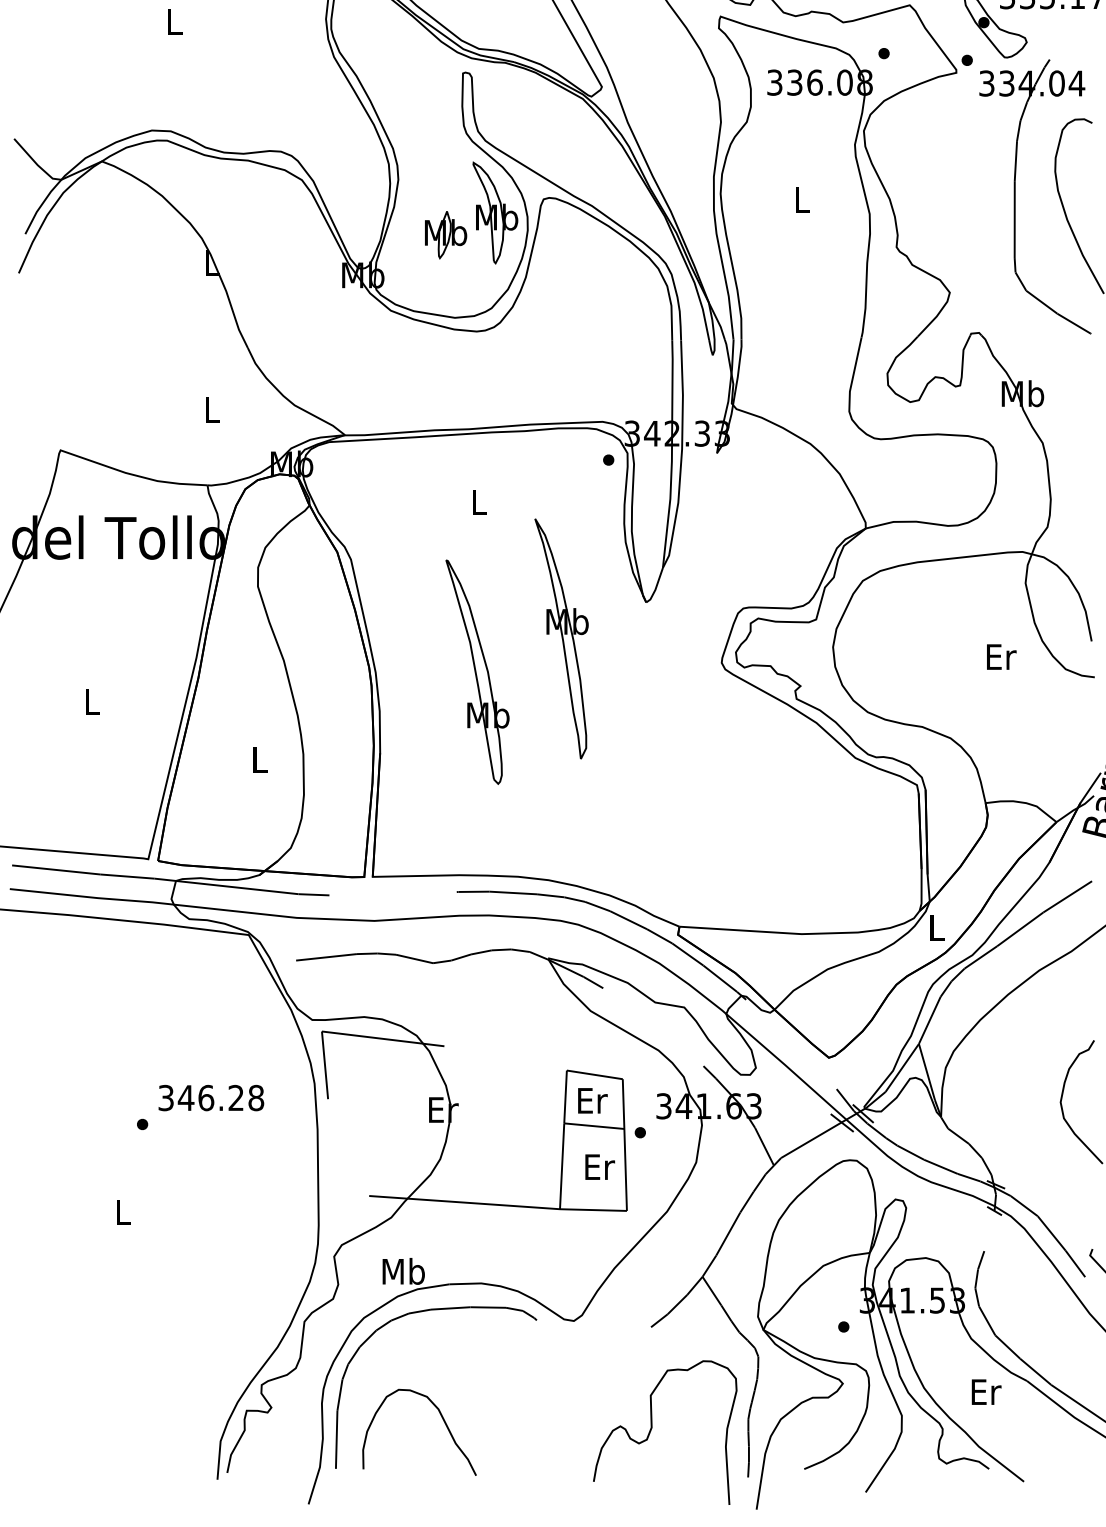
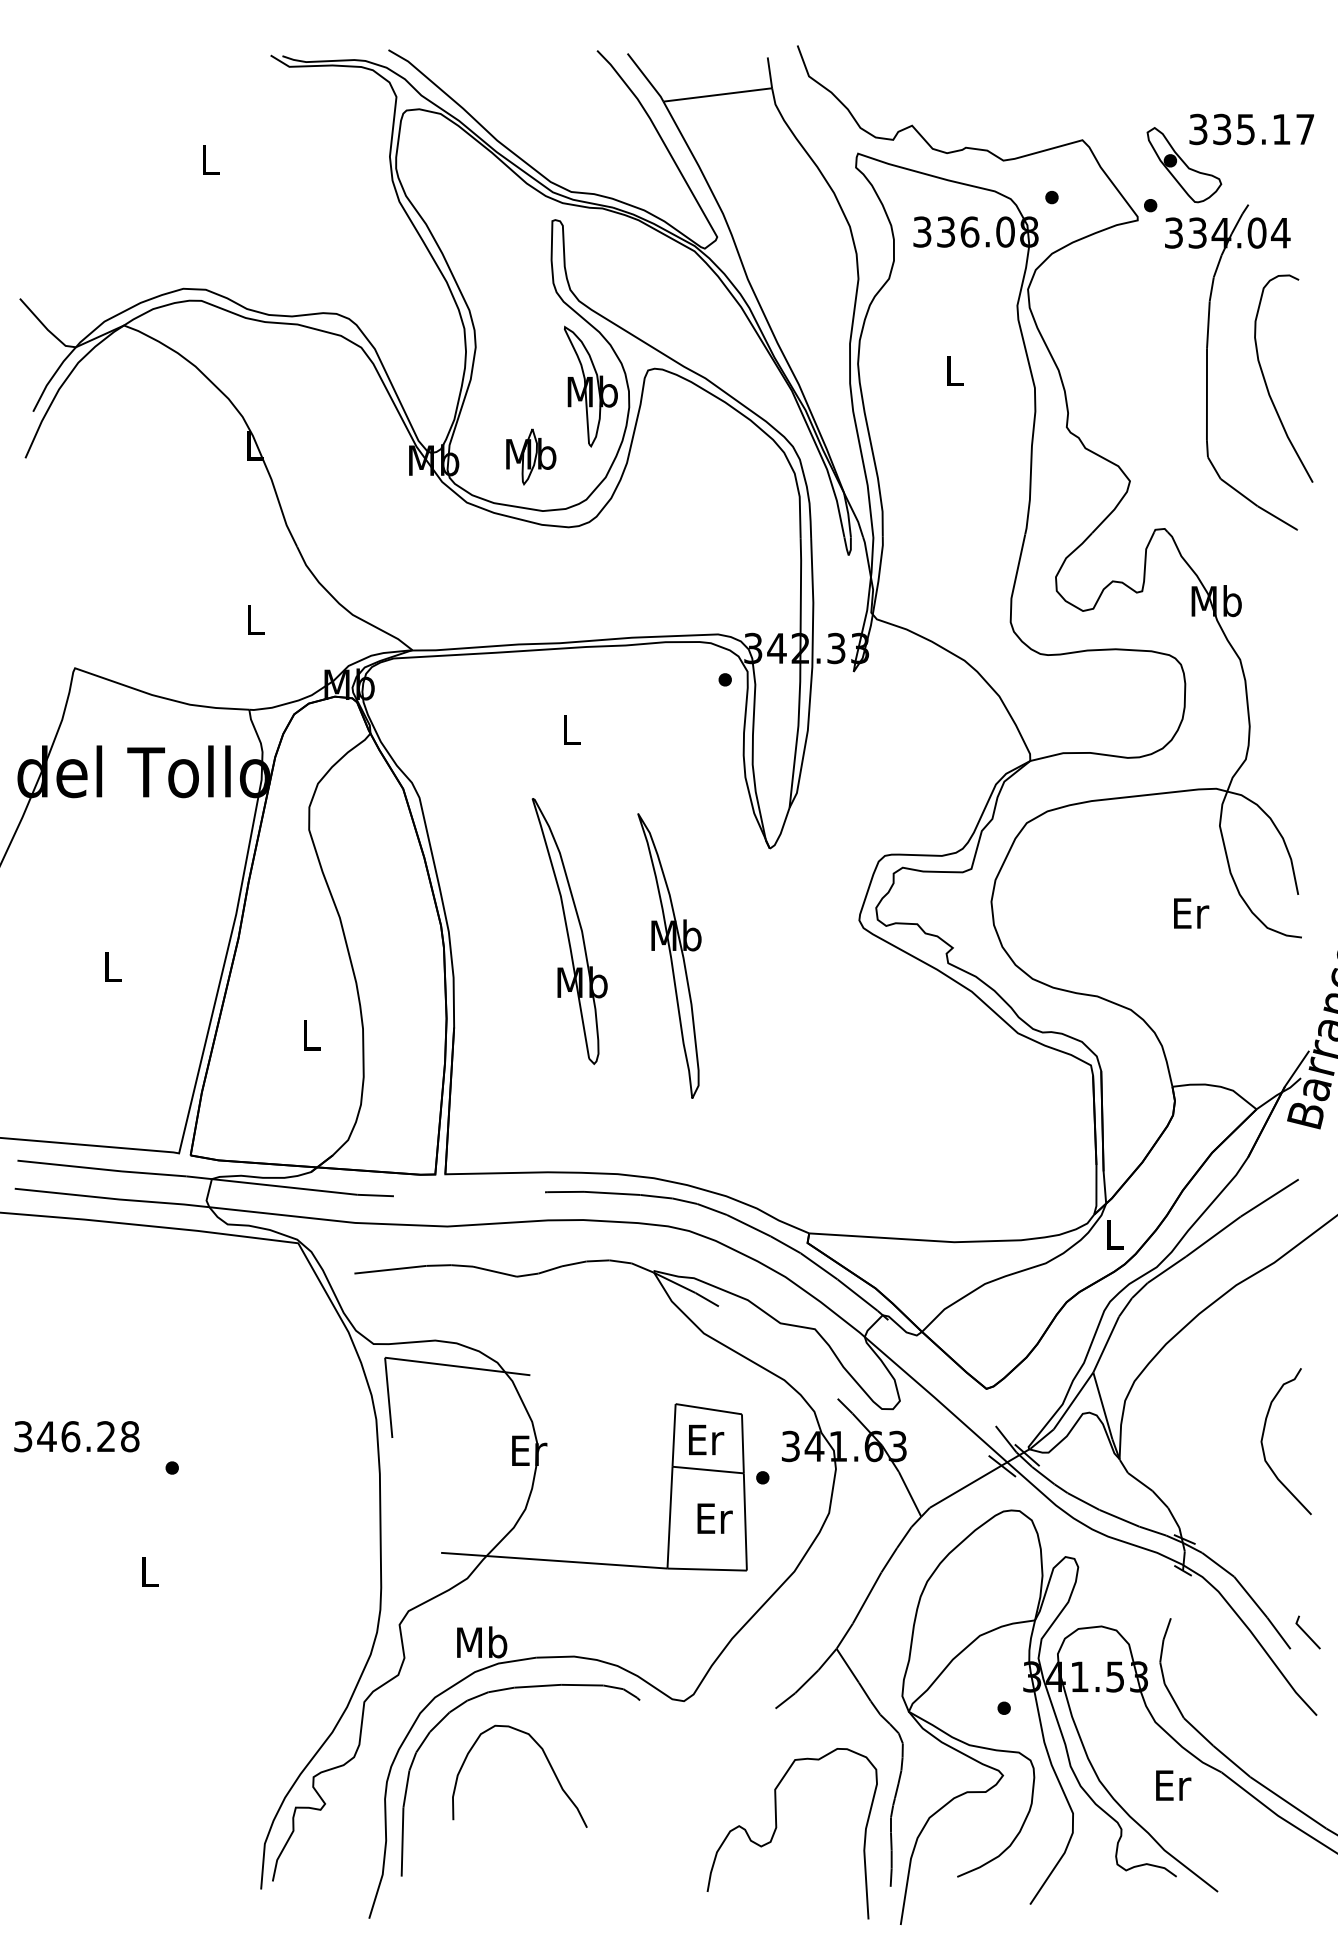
part: (446, 234) -> (531, 456), moved
part: (561, 638) -> (669, 955), moved
text: (211, 1097) -> (76, 1436), moved
curve: (442, 1419) -> (547, 1761), moved

